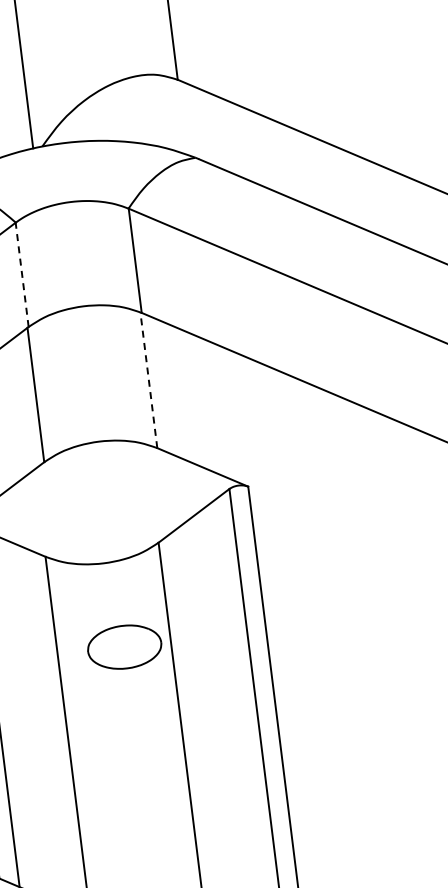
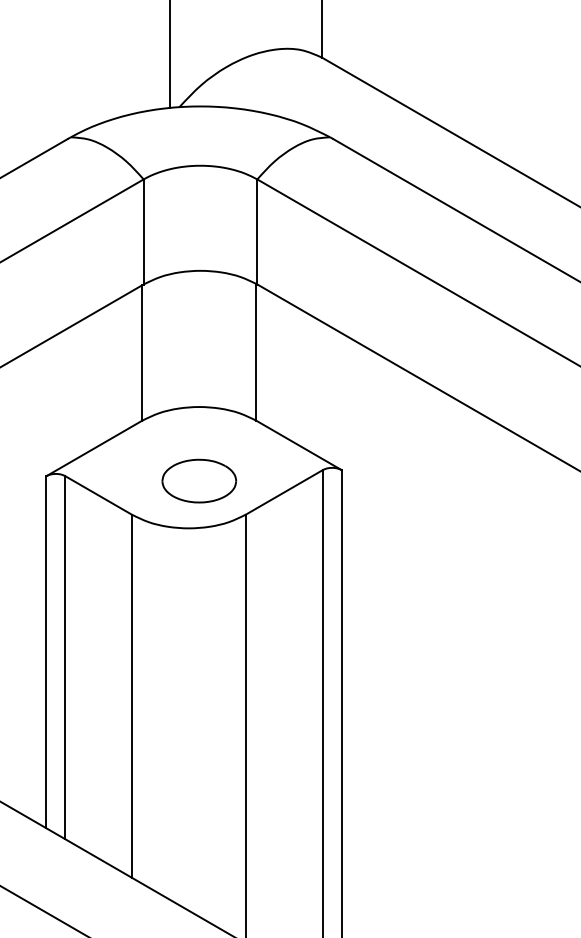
line: (22, 275) -> (143, 232), dashed -> solid
line: (149, 379) -> (256, 351), dashed -> solid
part: (124, 646) -> (199, 480), moved

